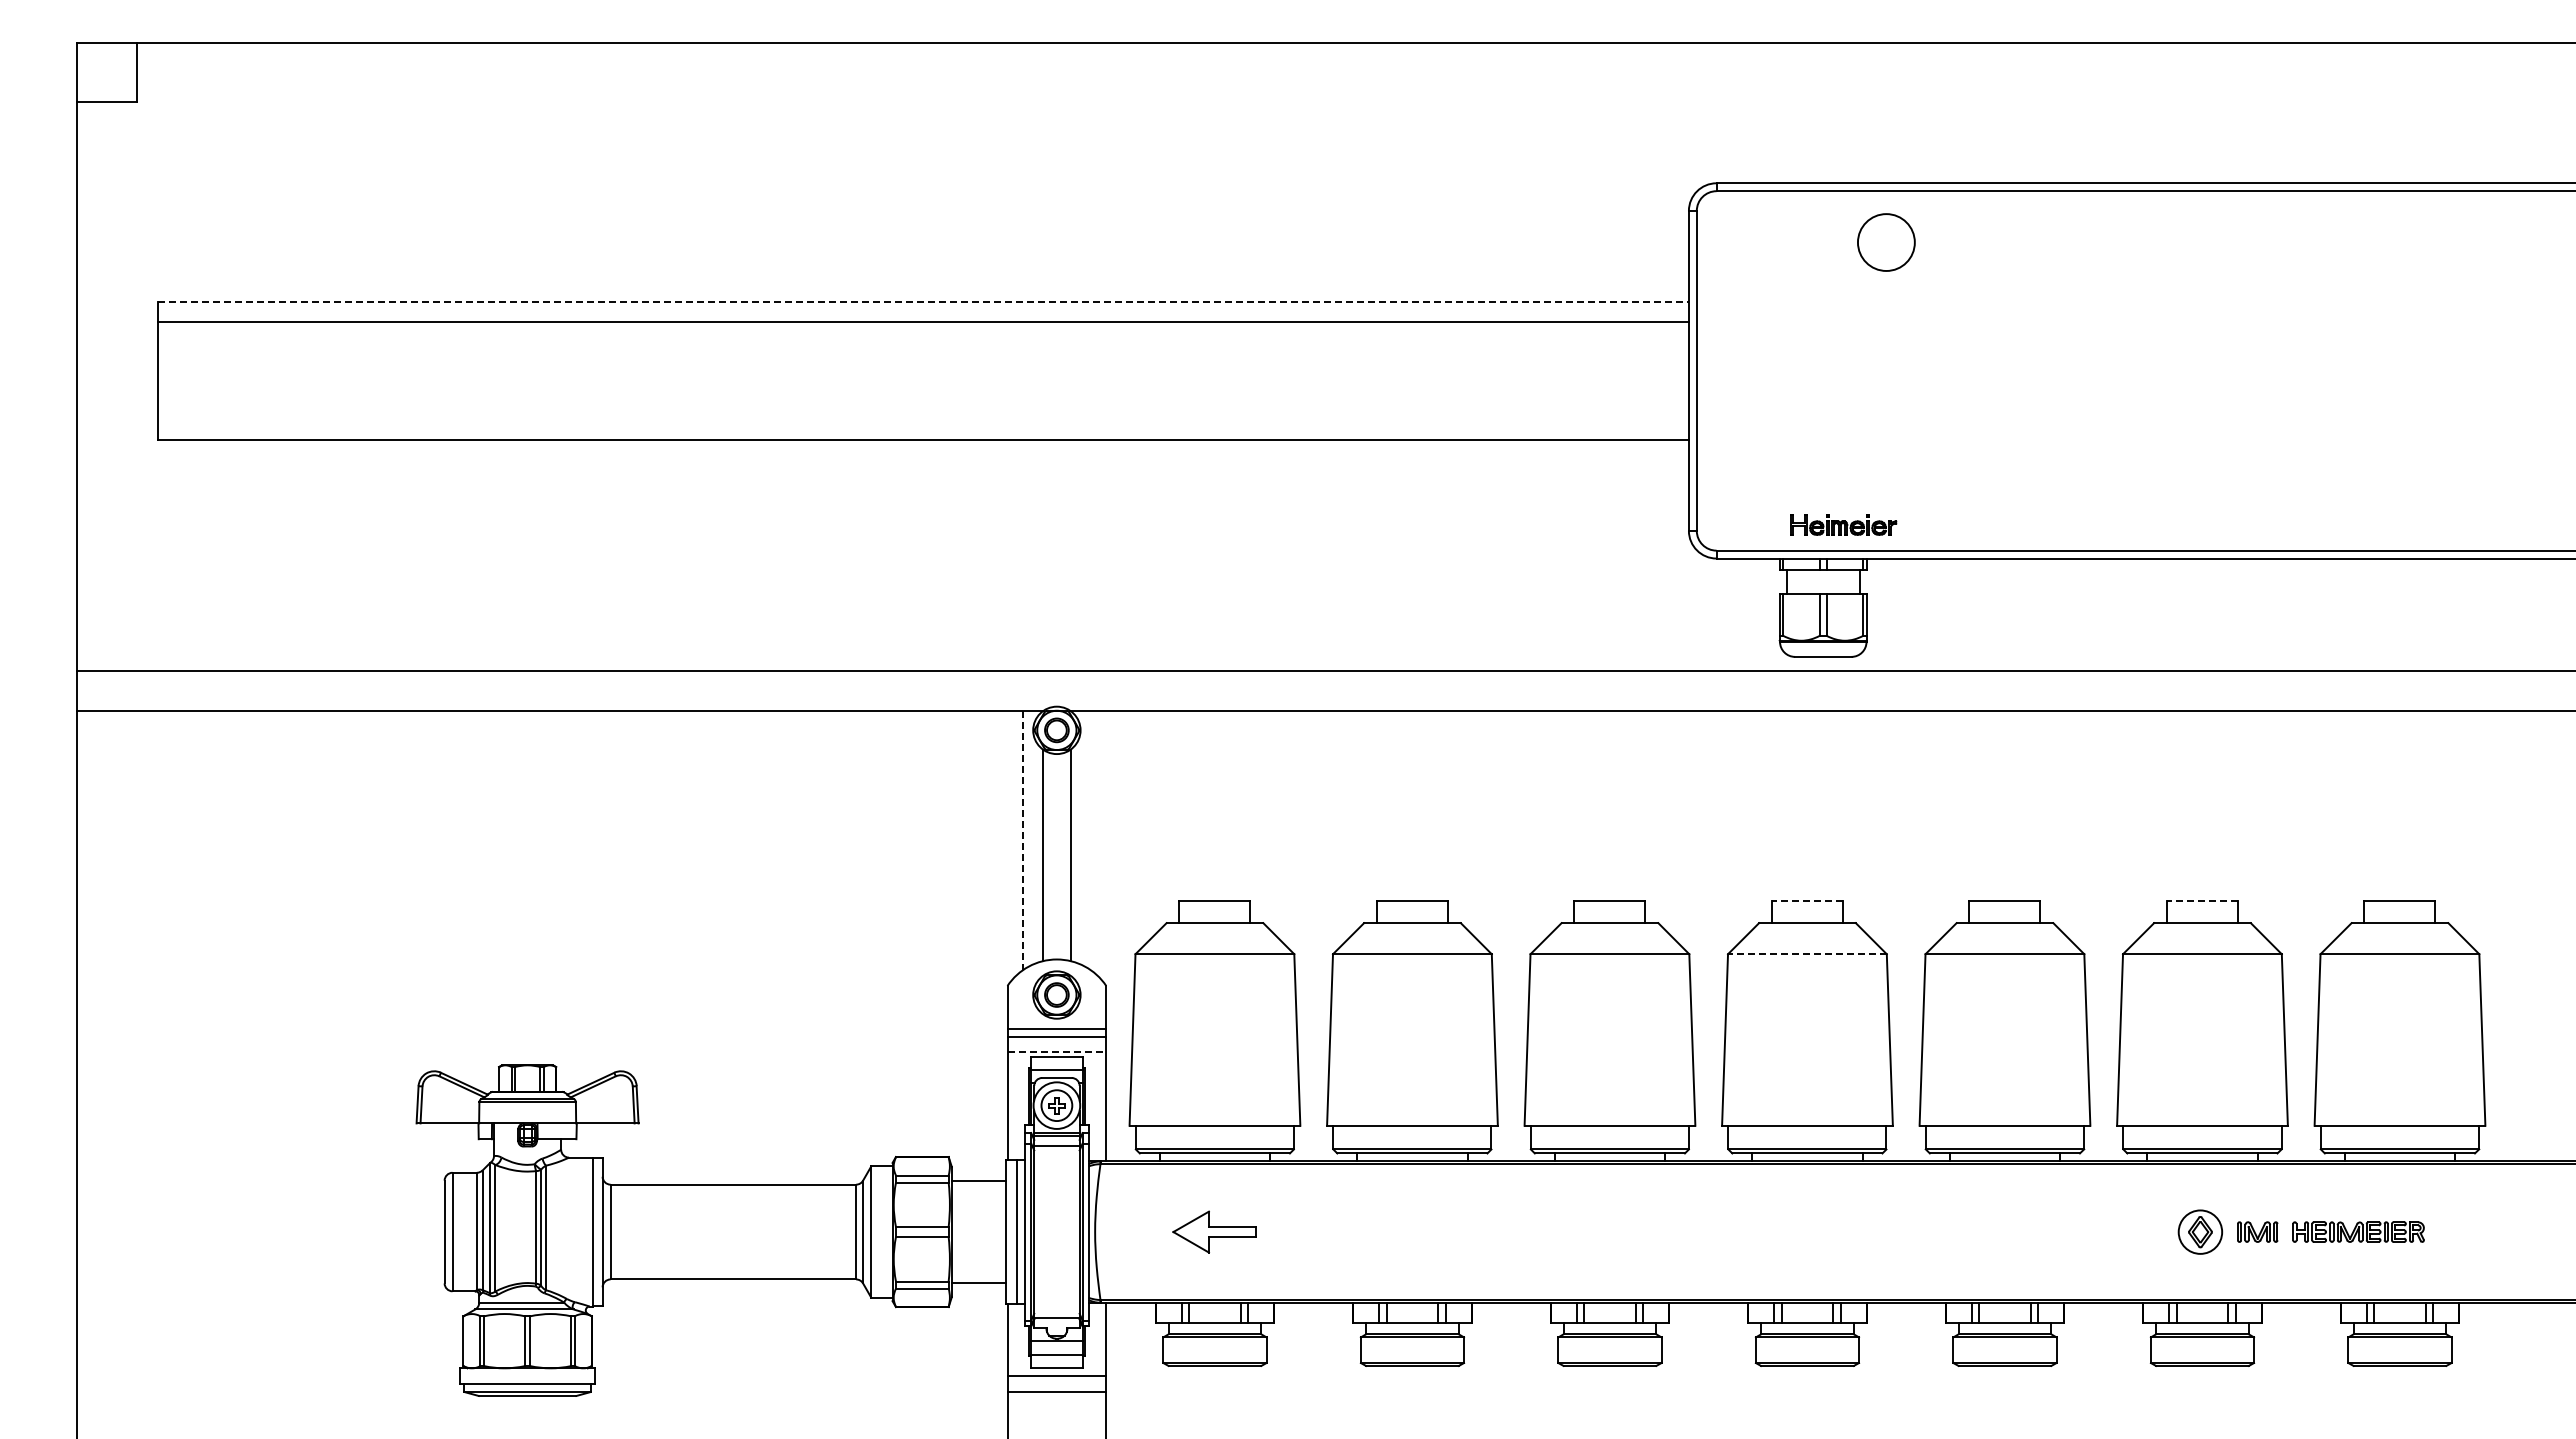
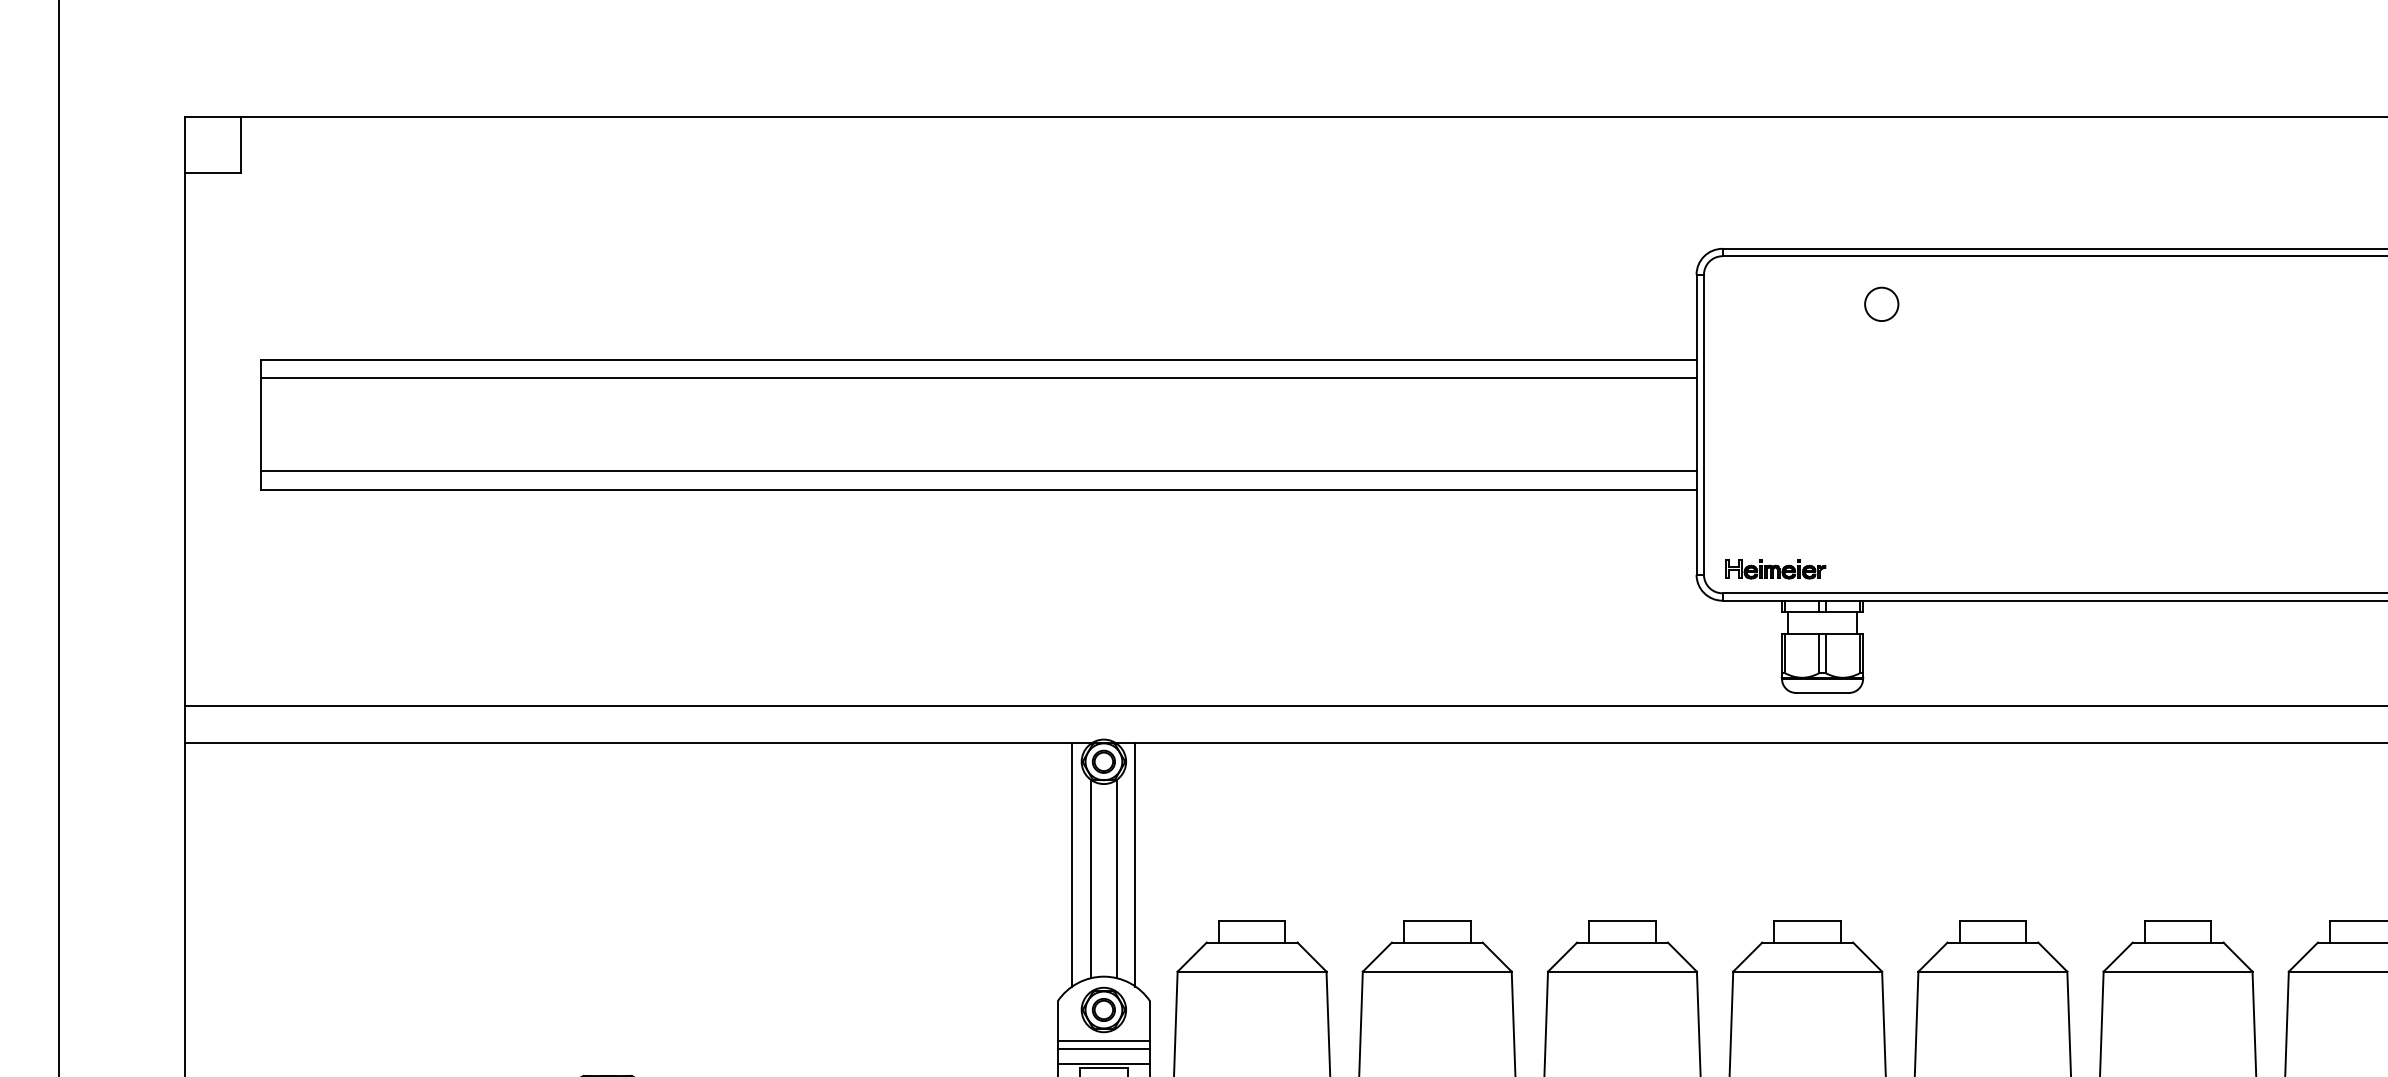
circle: (1886, 242) -> (1881, 304), size x0.62
line: (924, 301) -> (979, 359), dashed -> solid
line: (923, 420) -> (978, 471), added
part: (1843, 524) -> (1775, 568), moved
line: (1023, 840) -> (1072, 865), dashed -> solid
line: (1090, 840) -> (1135, 865), added
line: (1807, 900) -> (1807, 921), dashed -> solid
line: (2202, 900) -> (2178, 921), dashed -> solid
line: (1806, 954) -> (1806, 971), dashed -> solid
line: (1057, 1052) -> (1104, 1063), dashed -> solid

